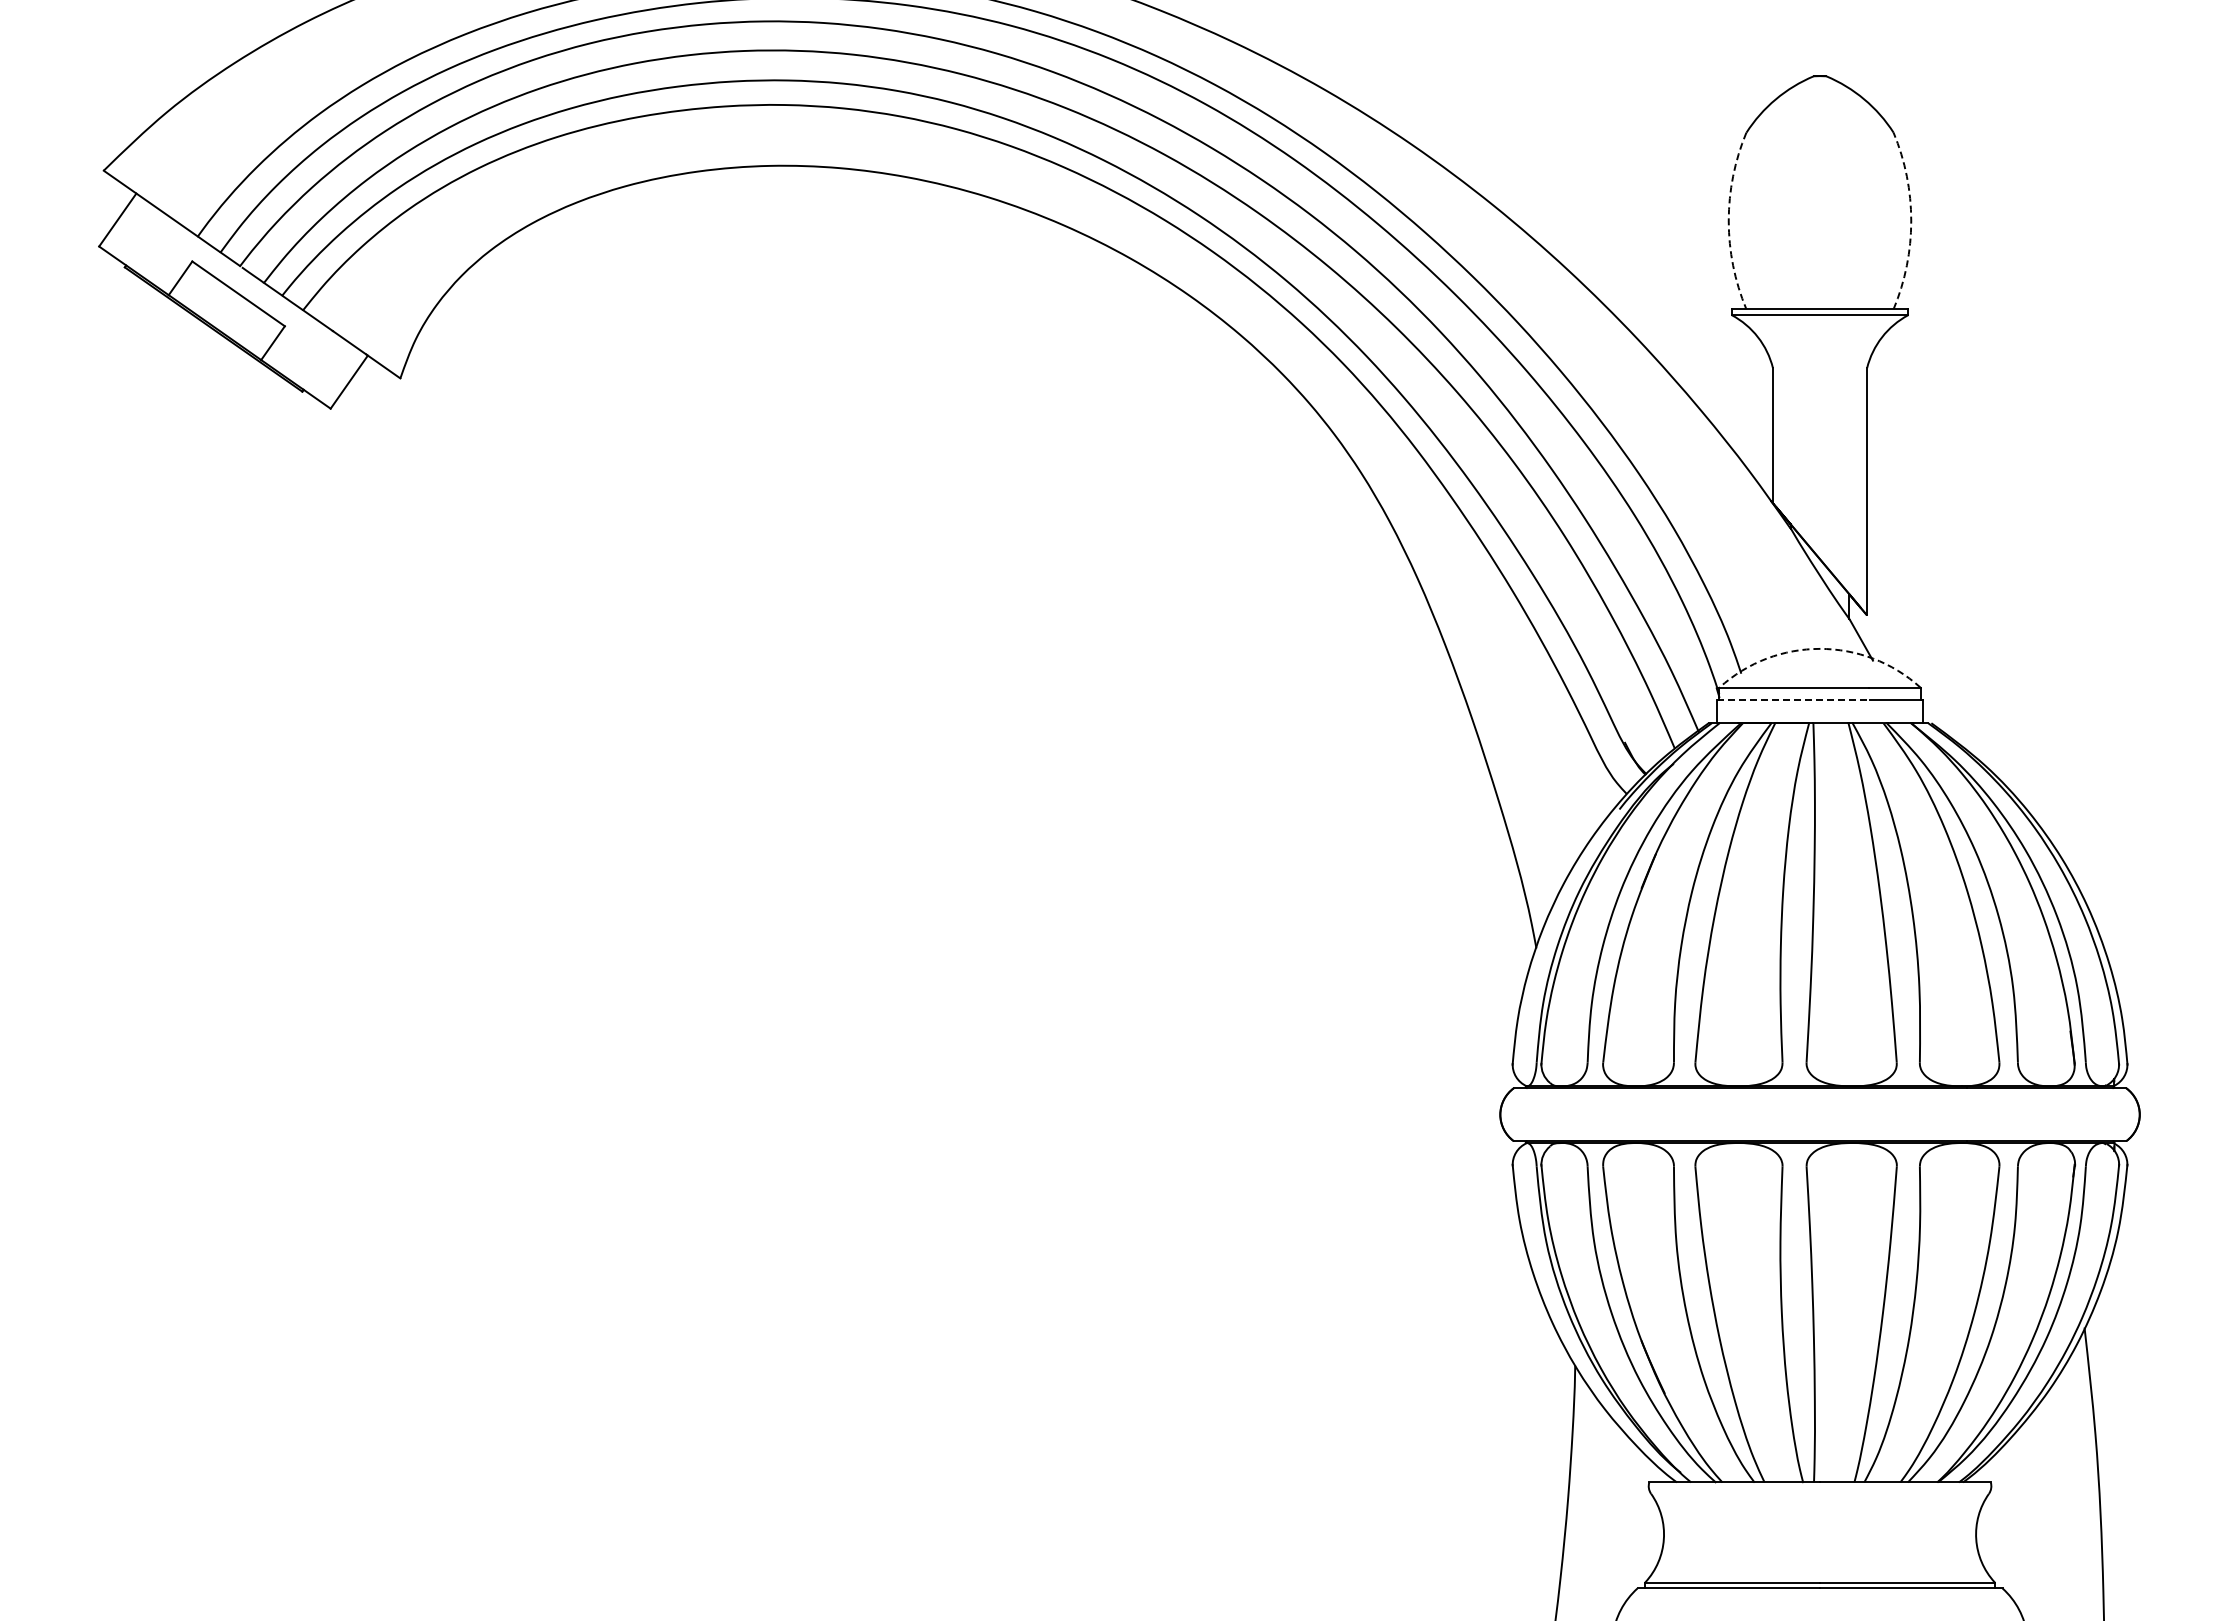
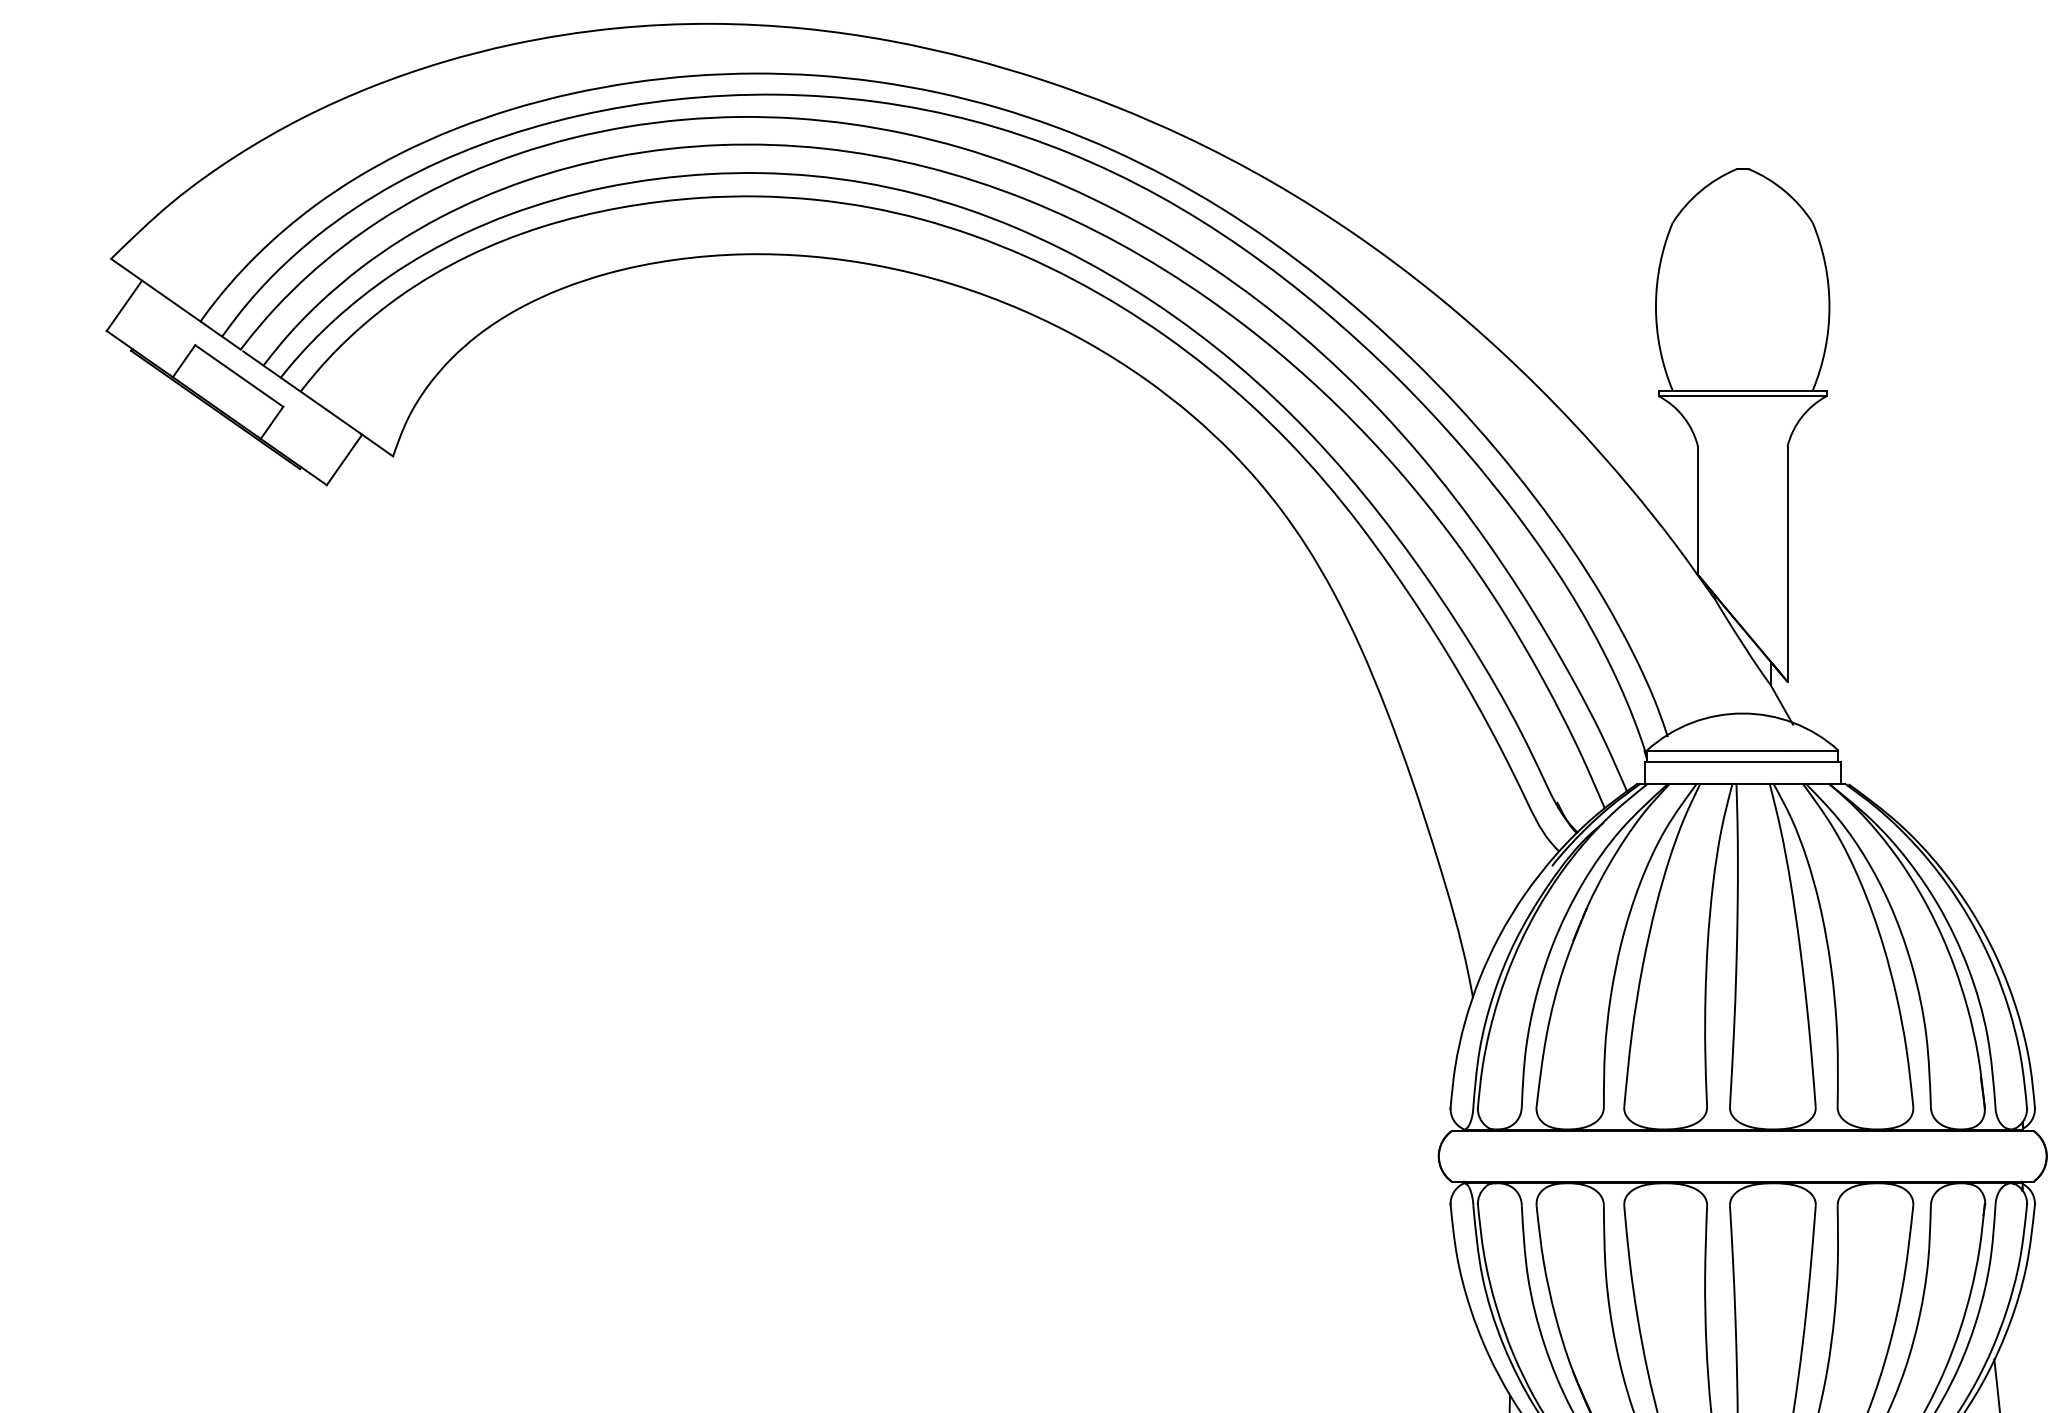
arc: (1728, 220) -> (1655, 306), dashed -> solid
arc: (1911, 220) -> (1829, 306), dashed -> solid
arc: (1820, 648) -> (1743, 713), dashed -> solid
line: (1793, 699) -> (1717, 761), dashed -> solid

